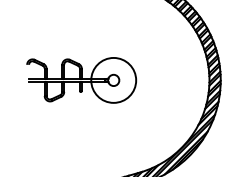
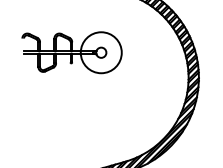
part: (81, 80) -> (71, 52), moved

